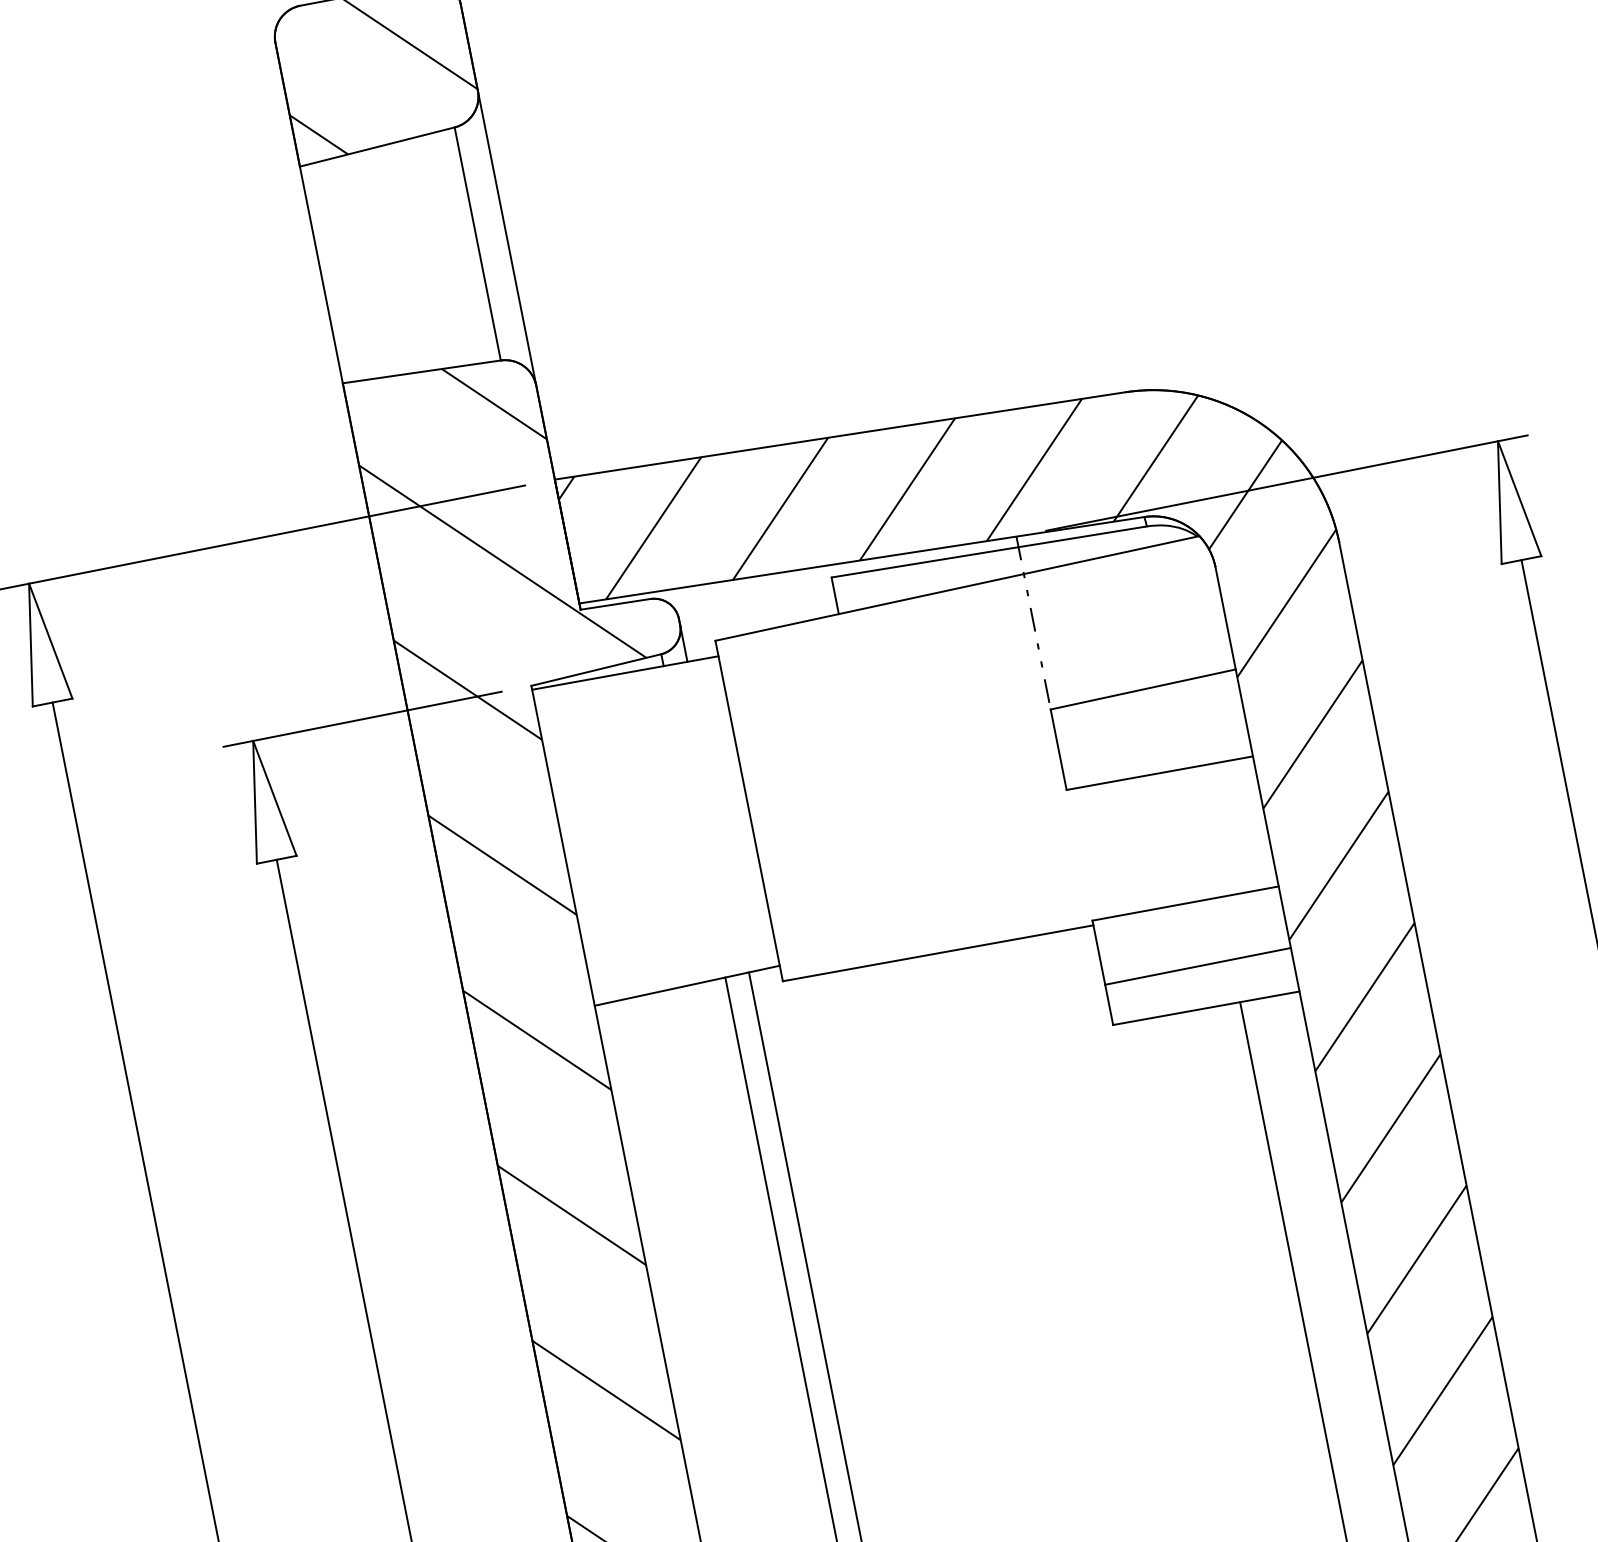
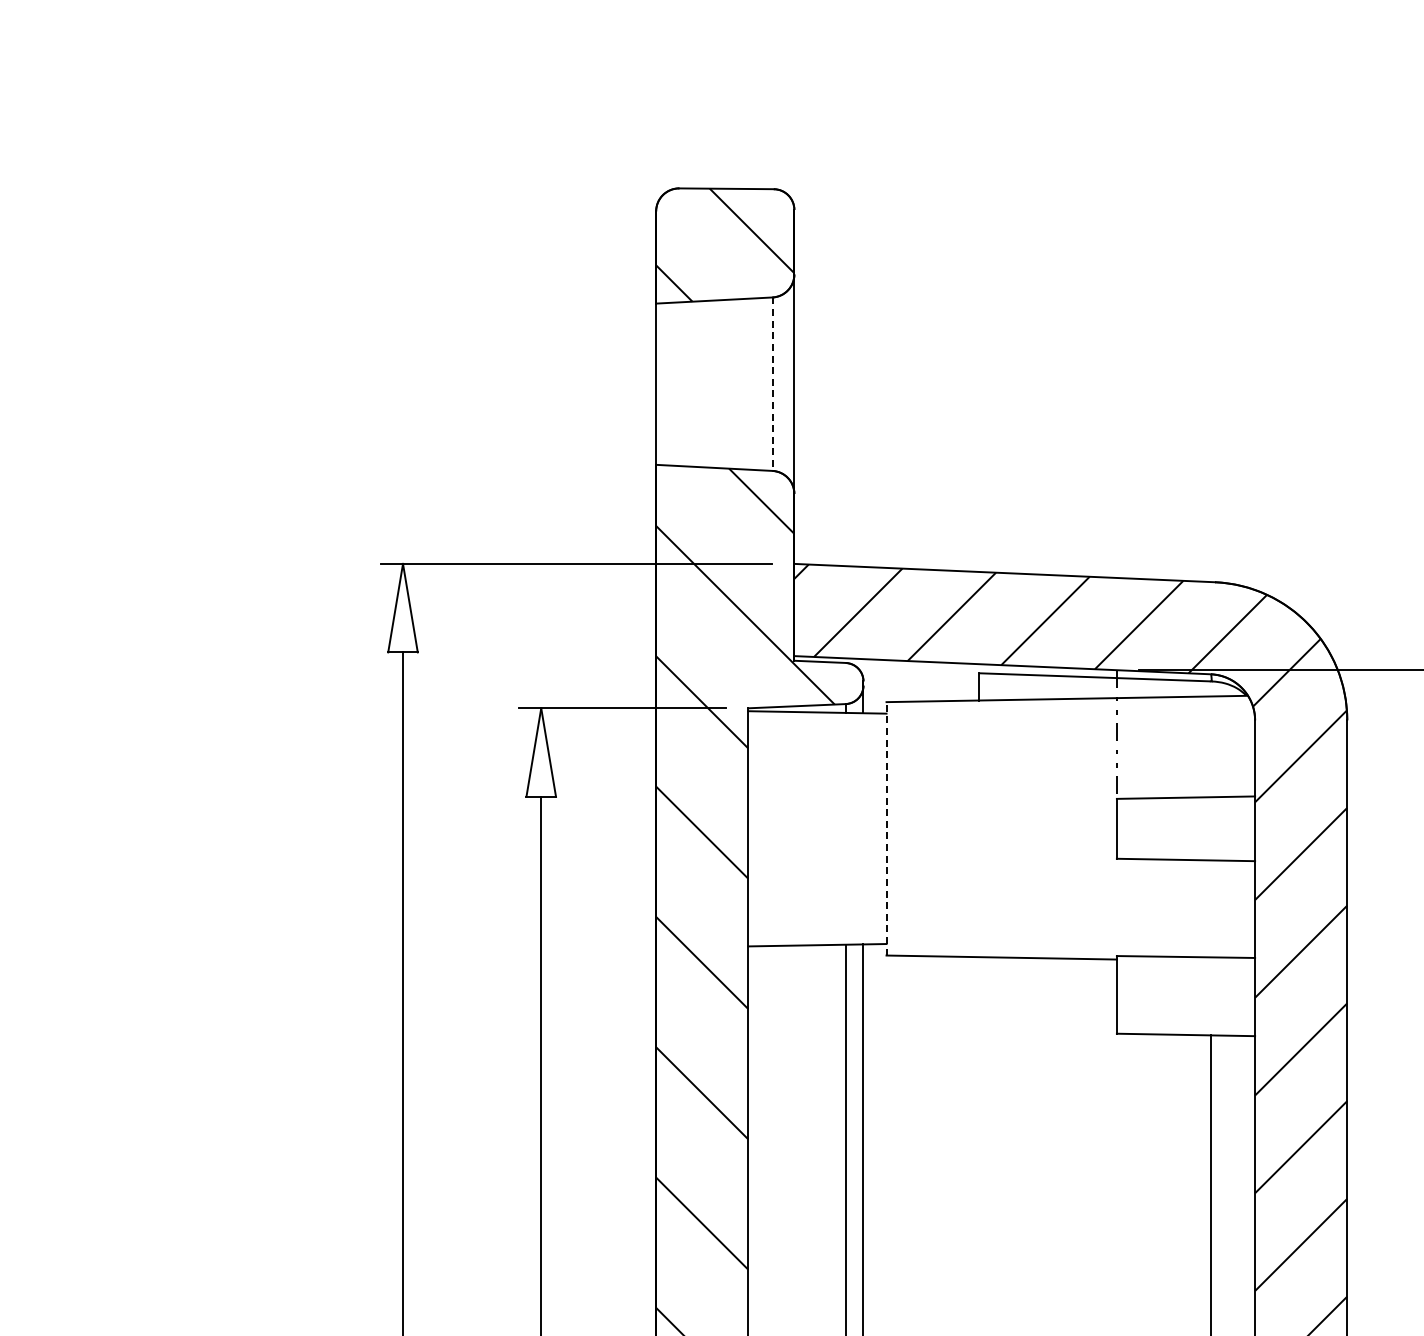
line: (477, 244) -> (772, 384), solid -> dashed
line: (749, 810) -> (886, 828), solid -> dashed
line: (1197, 966) -> (1185, 1003), removed

